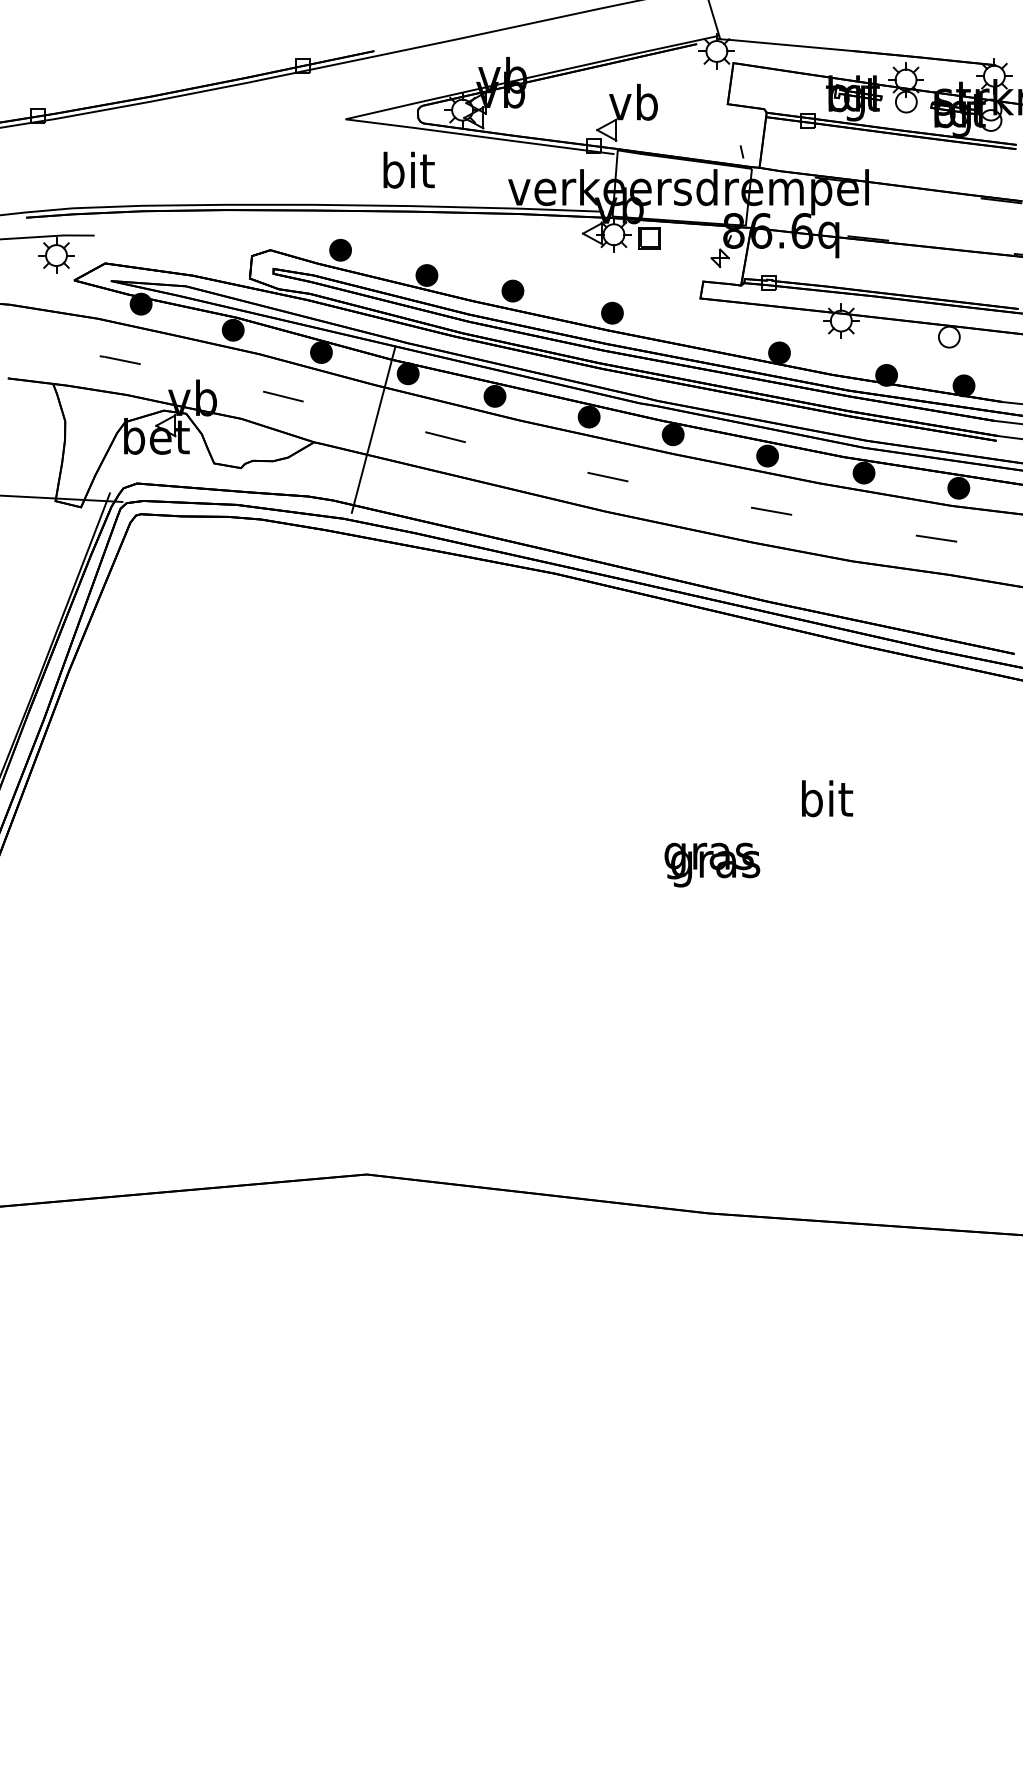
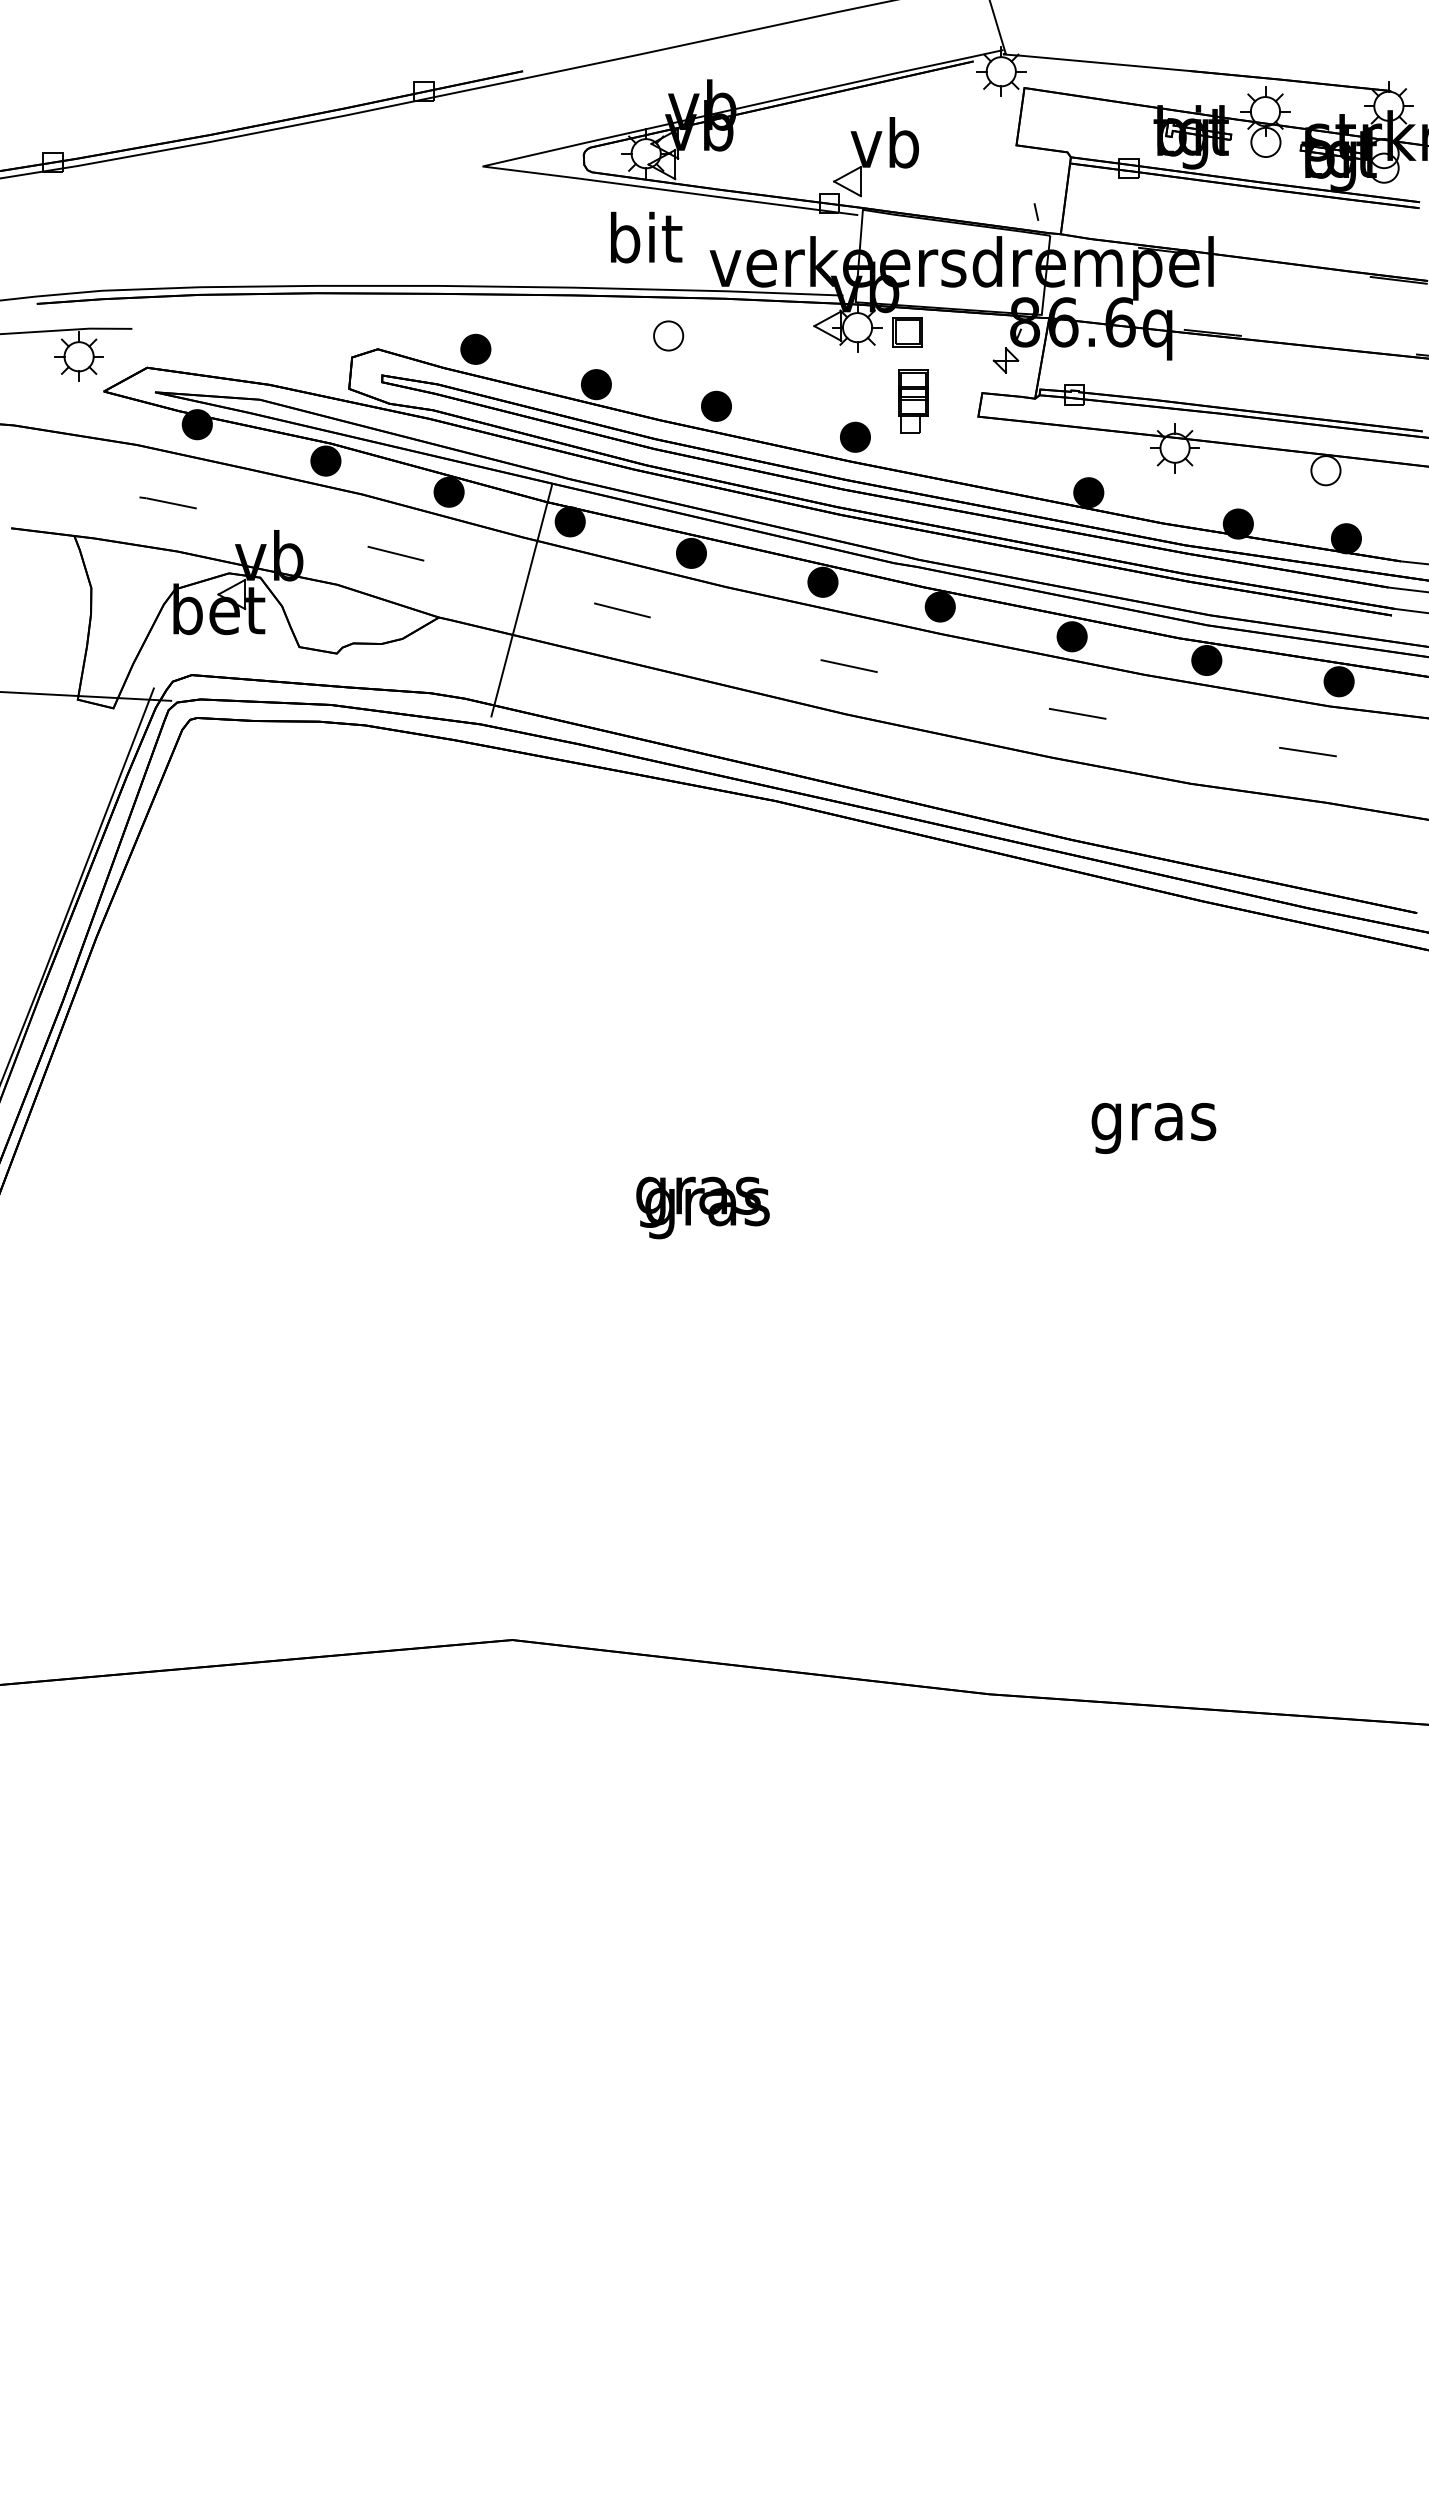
text: (409, 170) -> (646, 237), moved
part: (478, 240) -> (668, 335), added
part: (654, 287) -> (913, 401), added
text: (825, 803) -> (1153, 1121), bit -> gras
text: (712, 864) -> (702, 1207), moved

